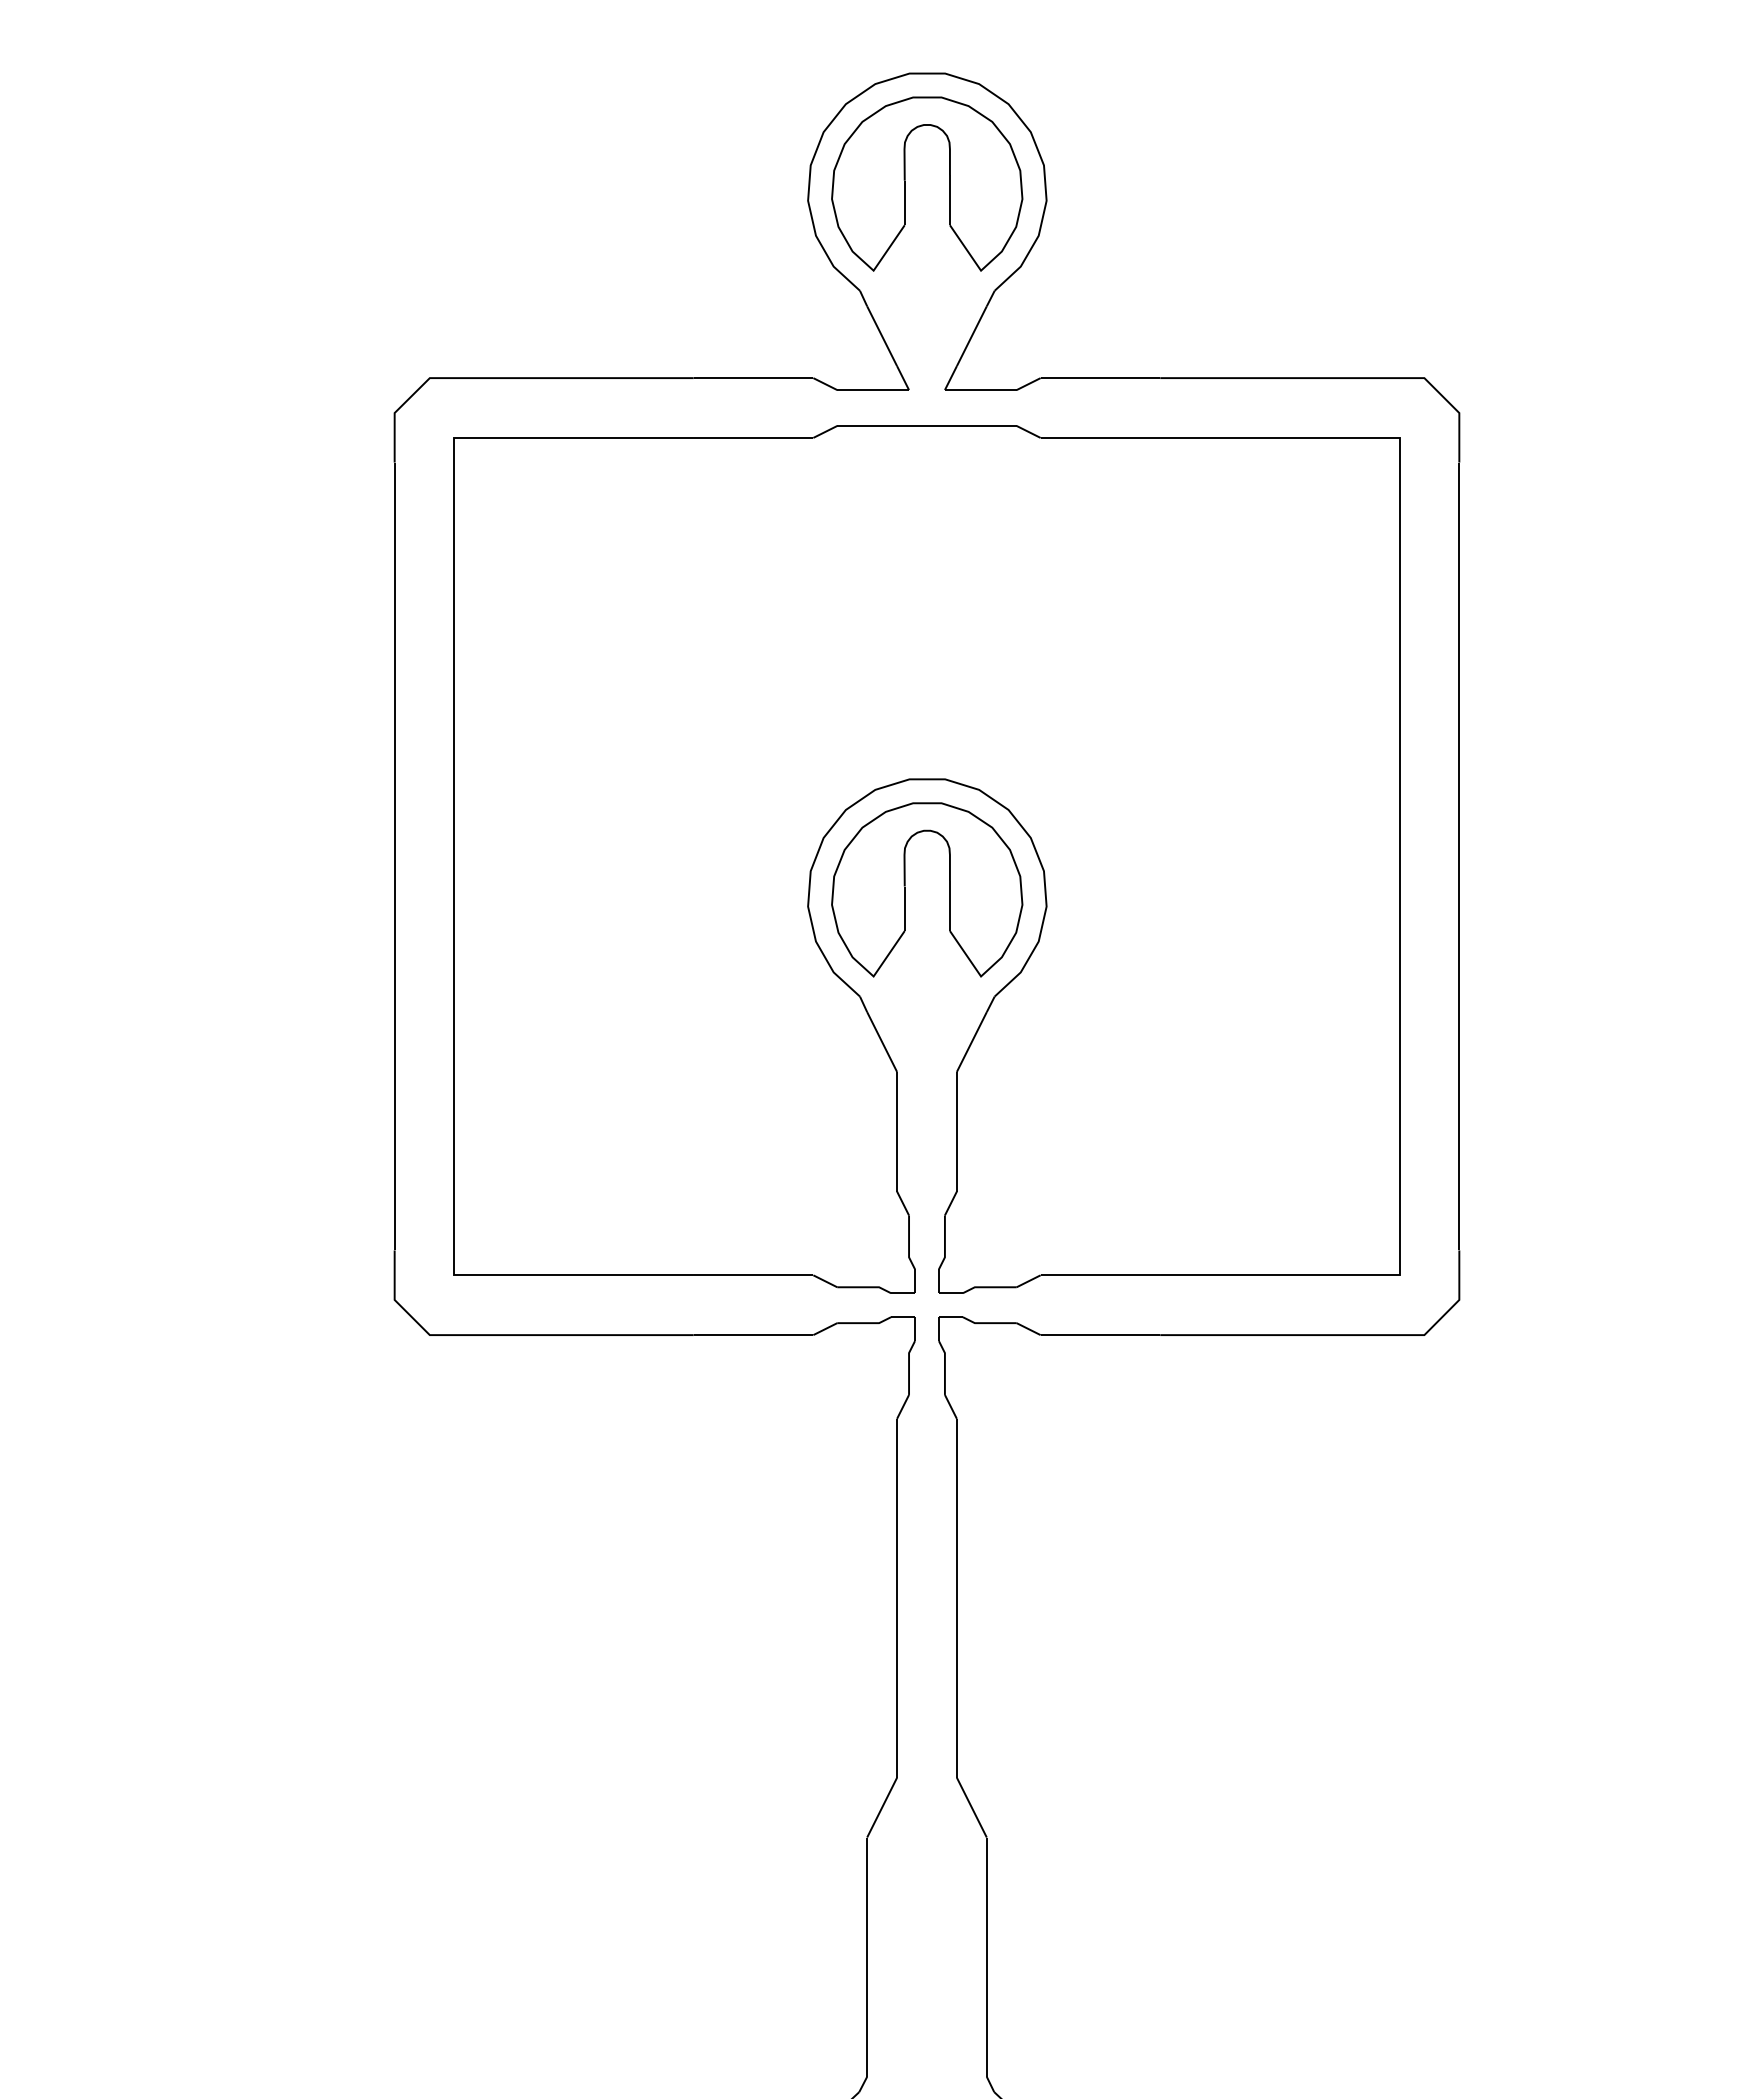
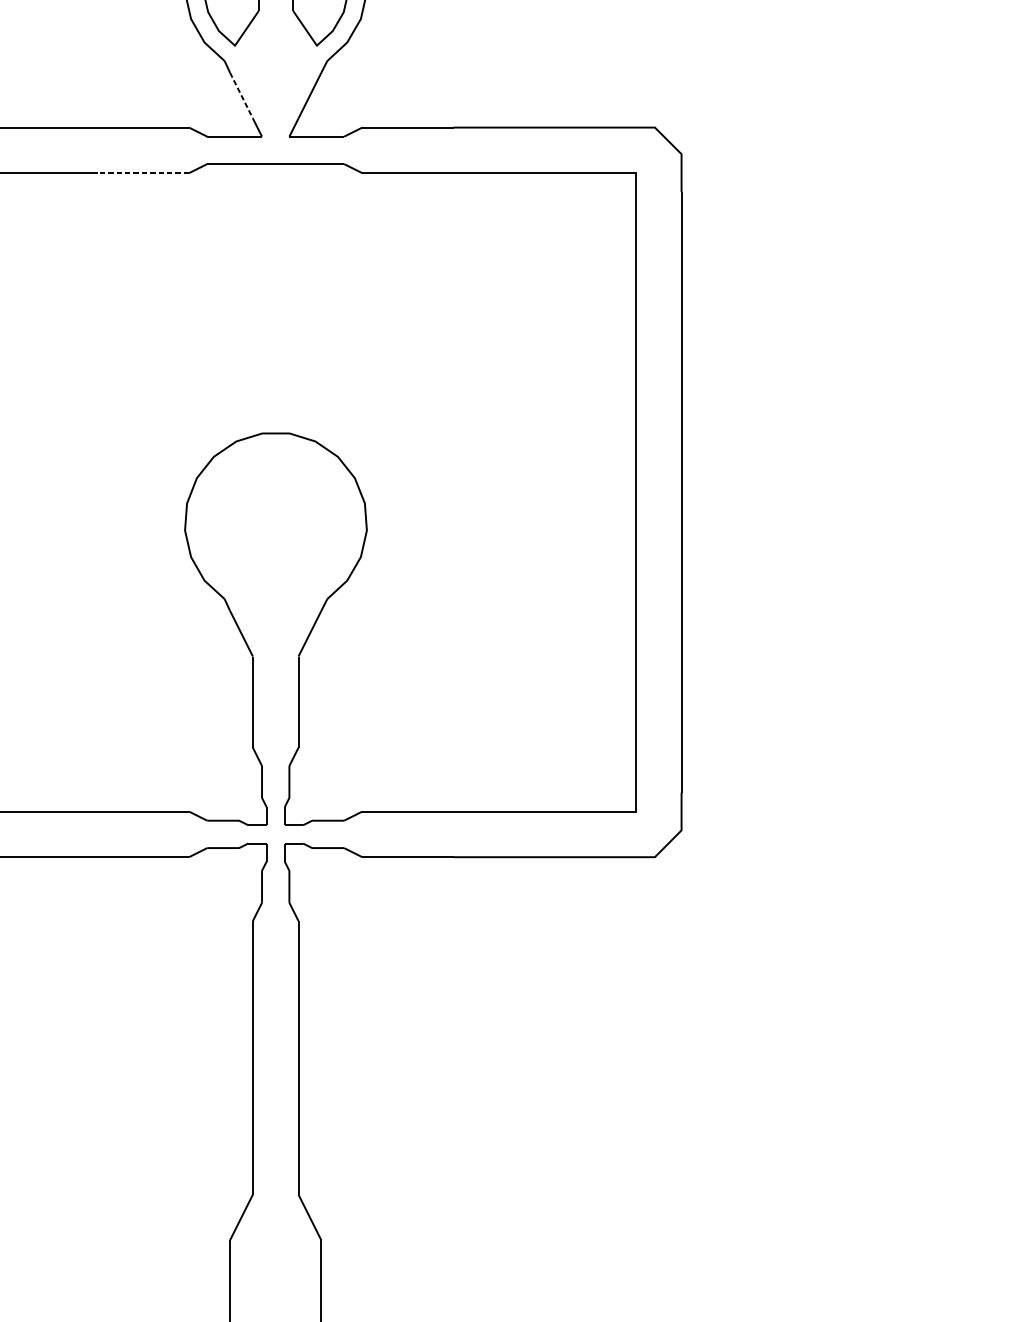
line: (882, 336) -> (241, 95), solid -> dashed
line: (753, 437) -> (143, 172), solid -> dashed
part: (905, 889) -> (259, 517), removed

